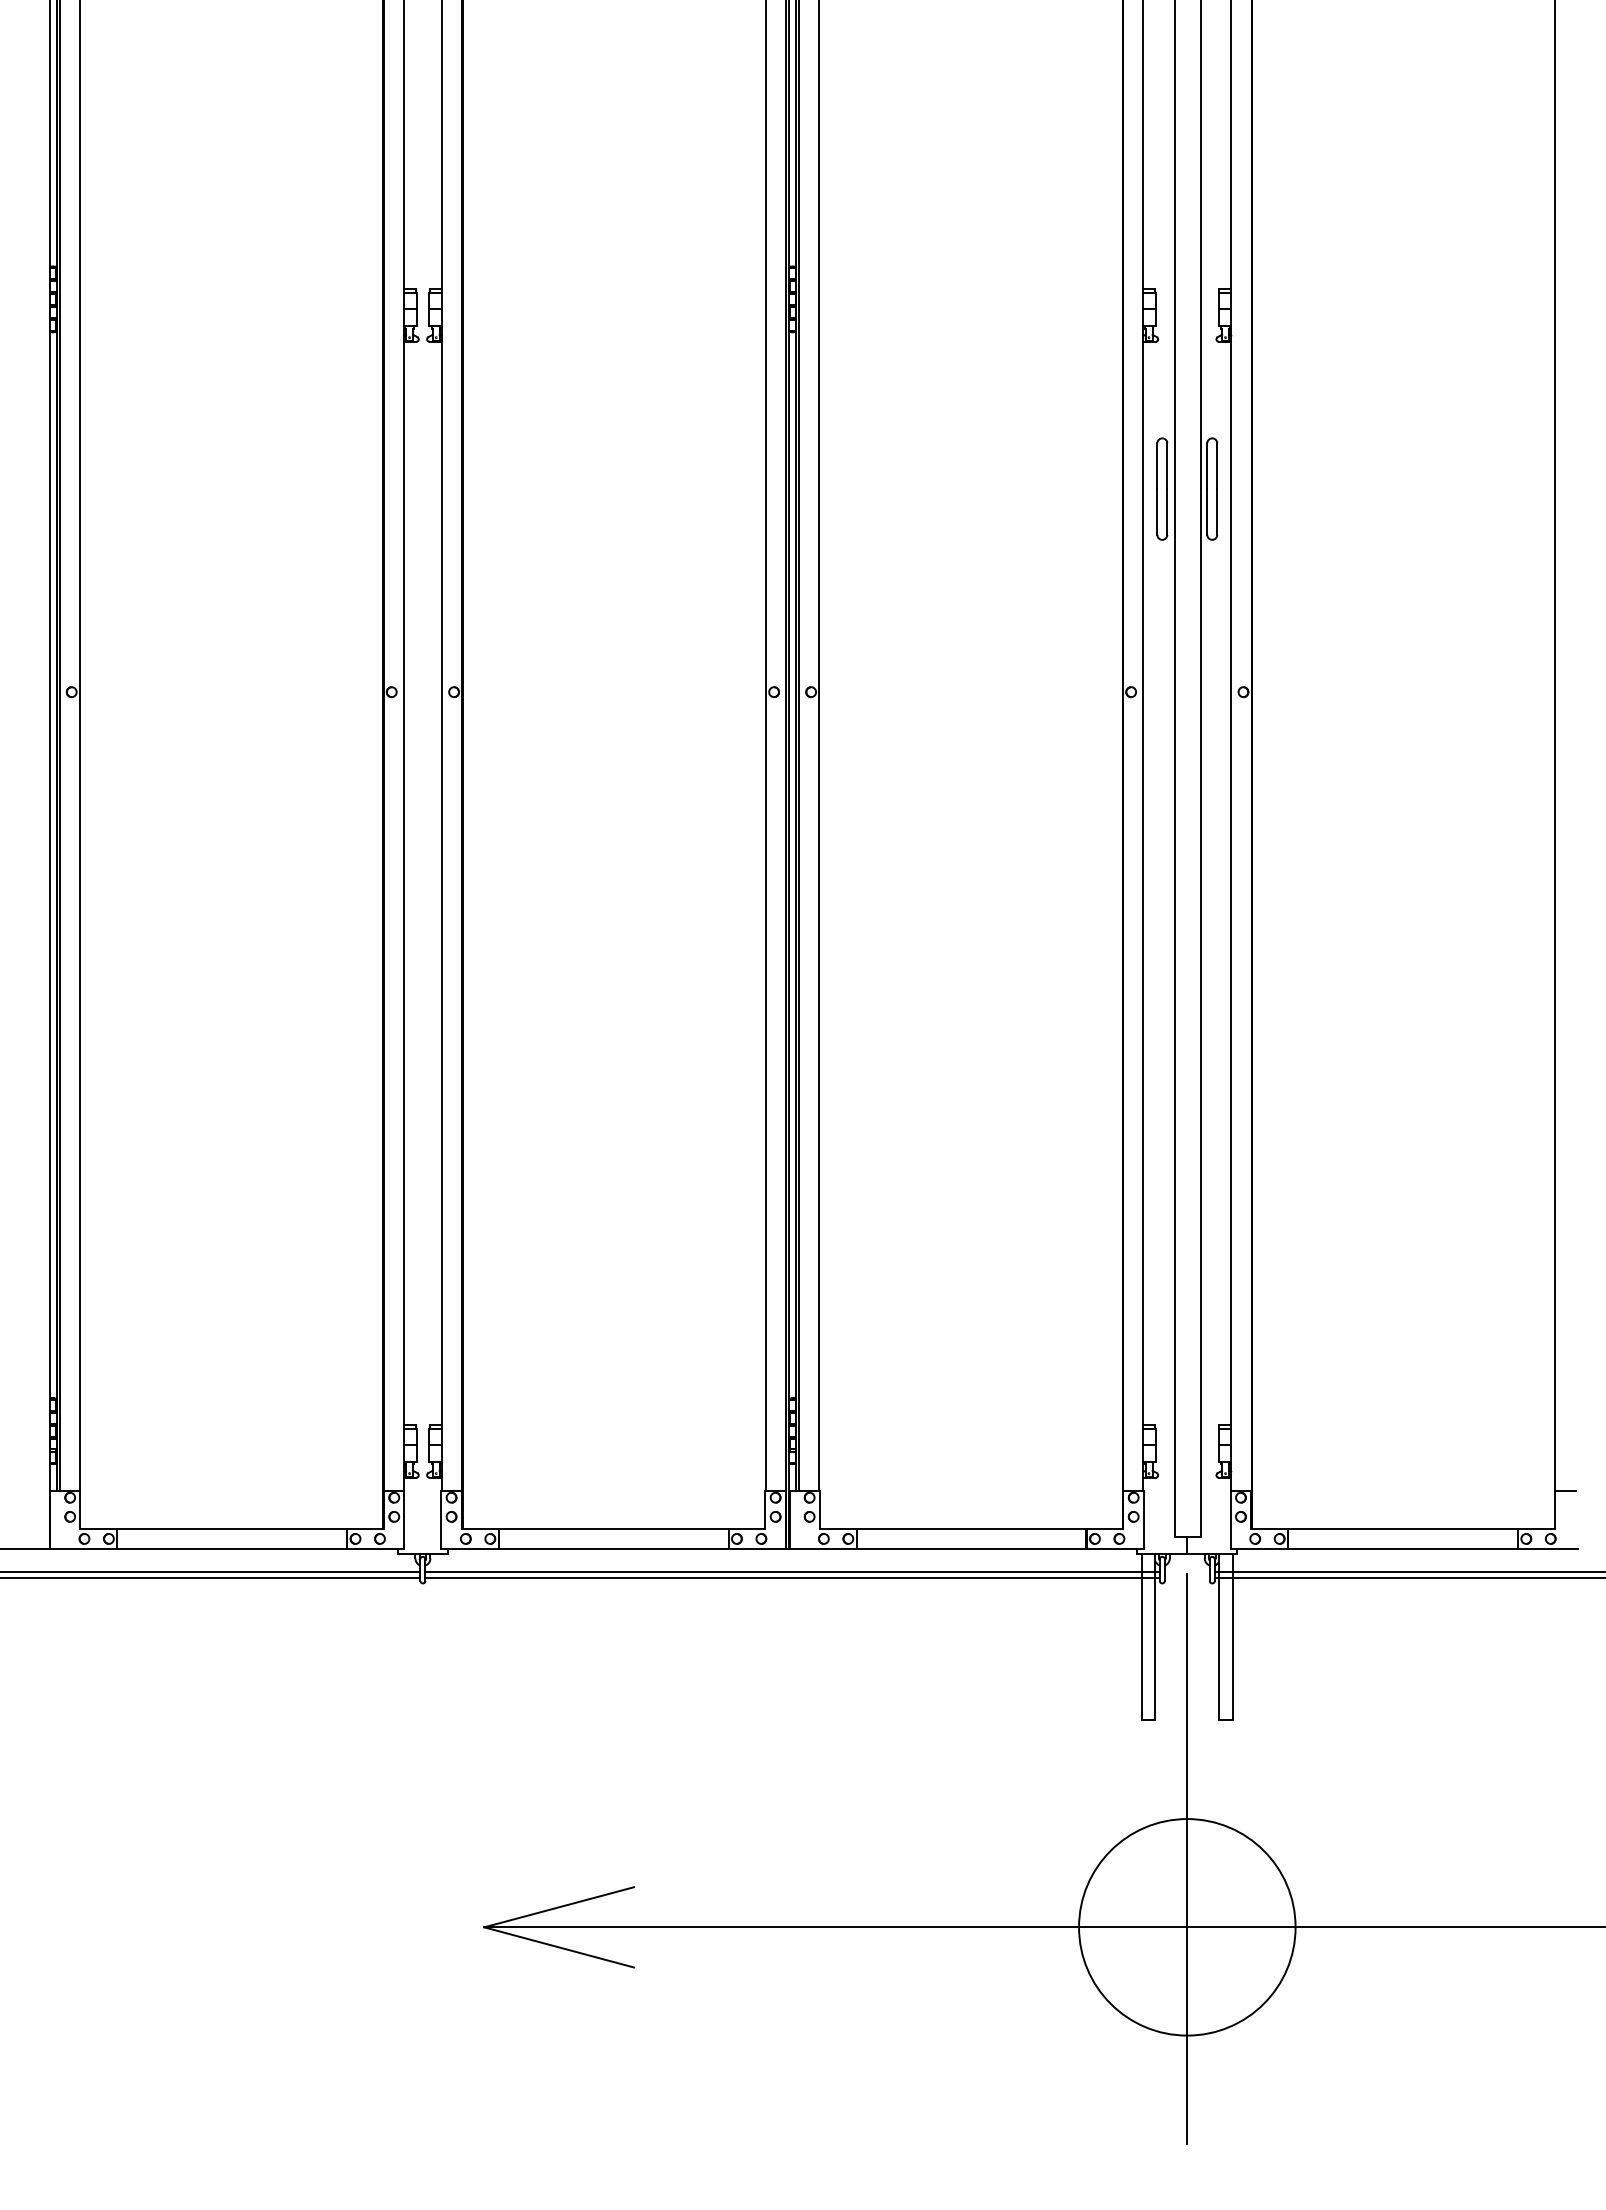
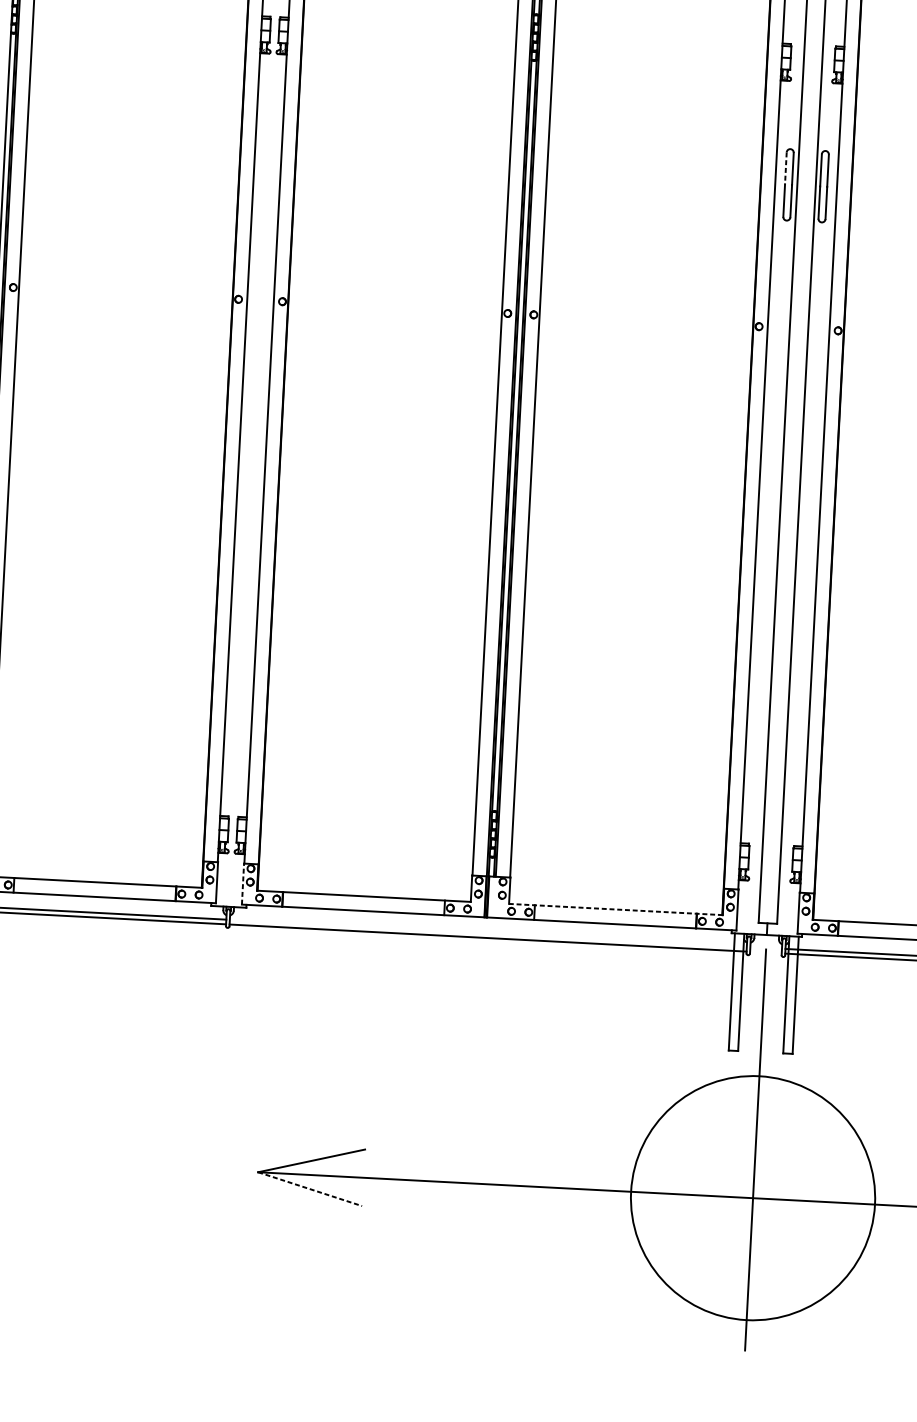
line: (1157, 466) -> (785, 168), solid -> dashed
line: (441, 1519) -> (243, 883), solid -> dashed
line: (971, 1528) -> (615, 909), solid -> dashed
line: (792, 1571) -> (488, 933), removed
circle: (1187, 1927) -> (753, 1198), size x1.6
line: (559, 1947) -> (310, 1189), solid -> dashed

